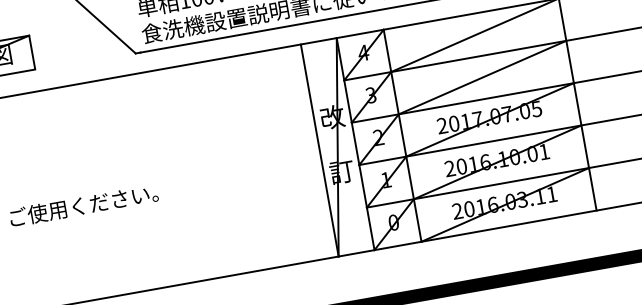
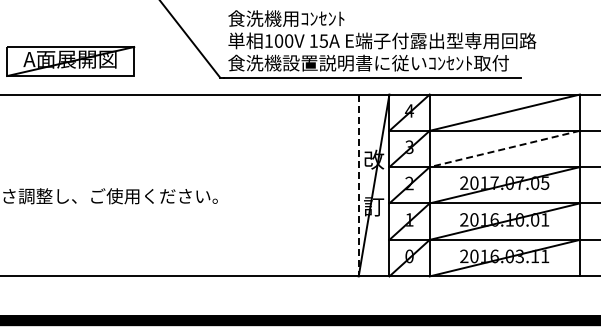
line: (482, 78) -> (504, 149), solid -> dashed
line: (319, 150) -> (358, 185), solid -> dashed

